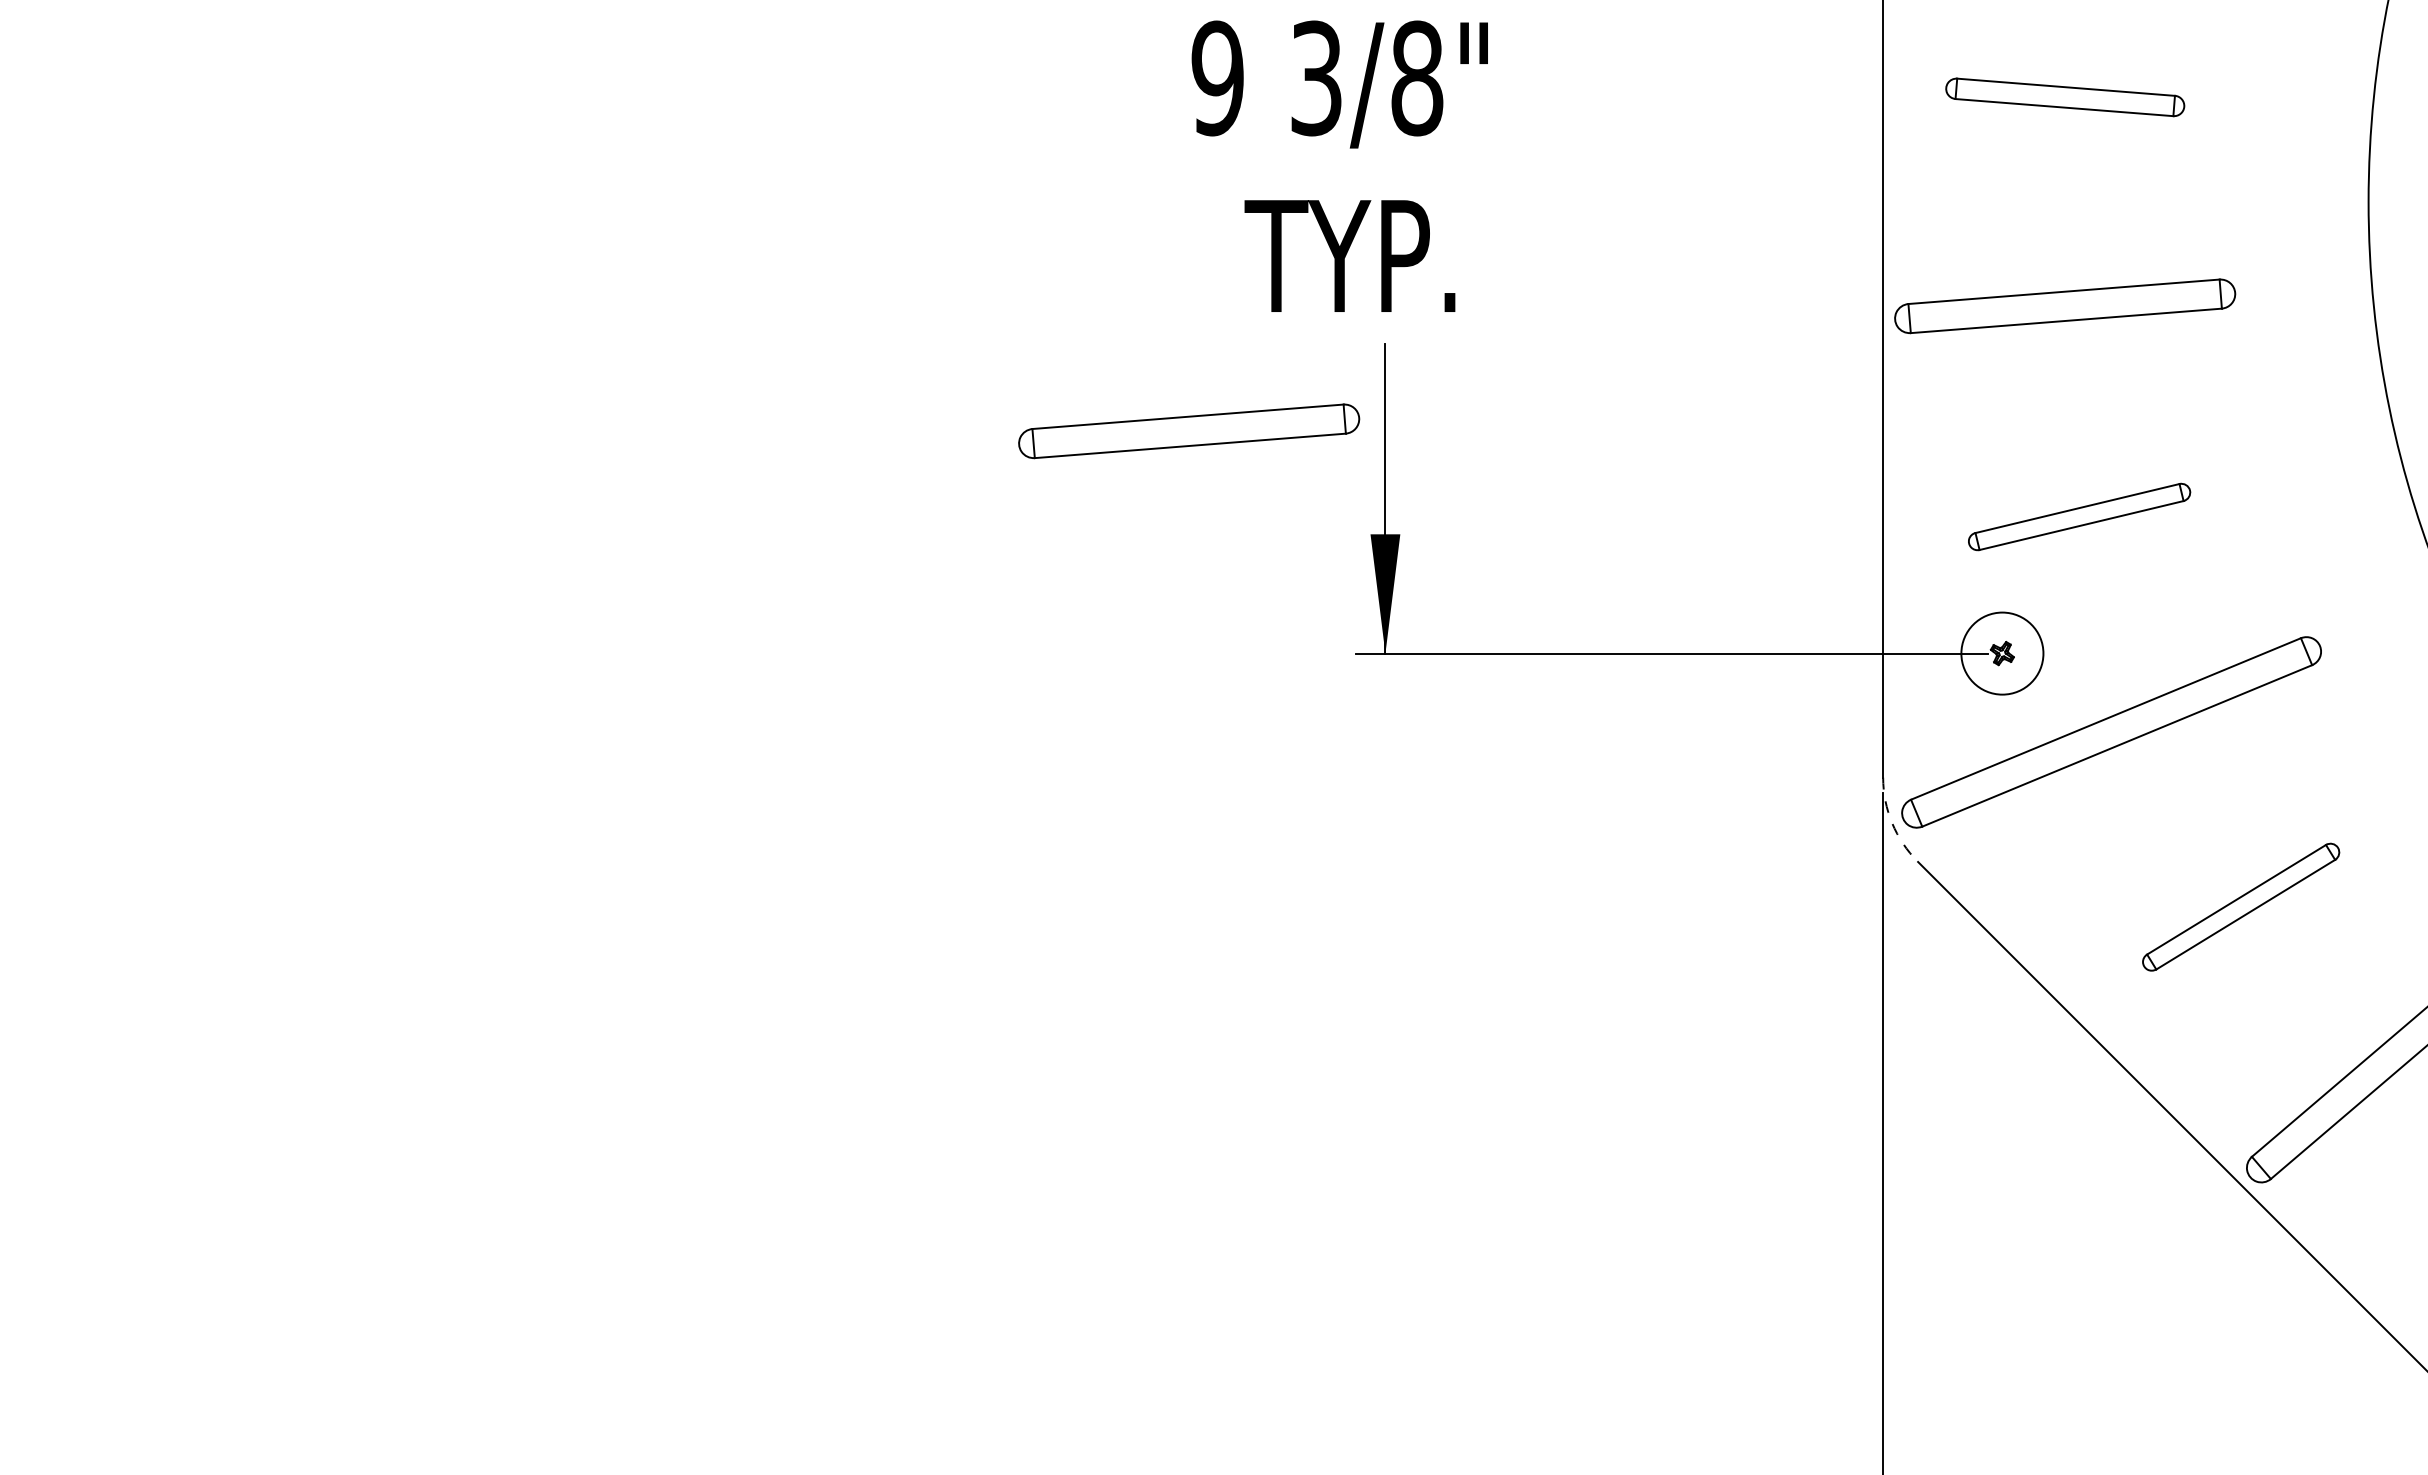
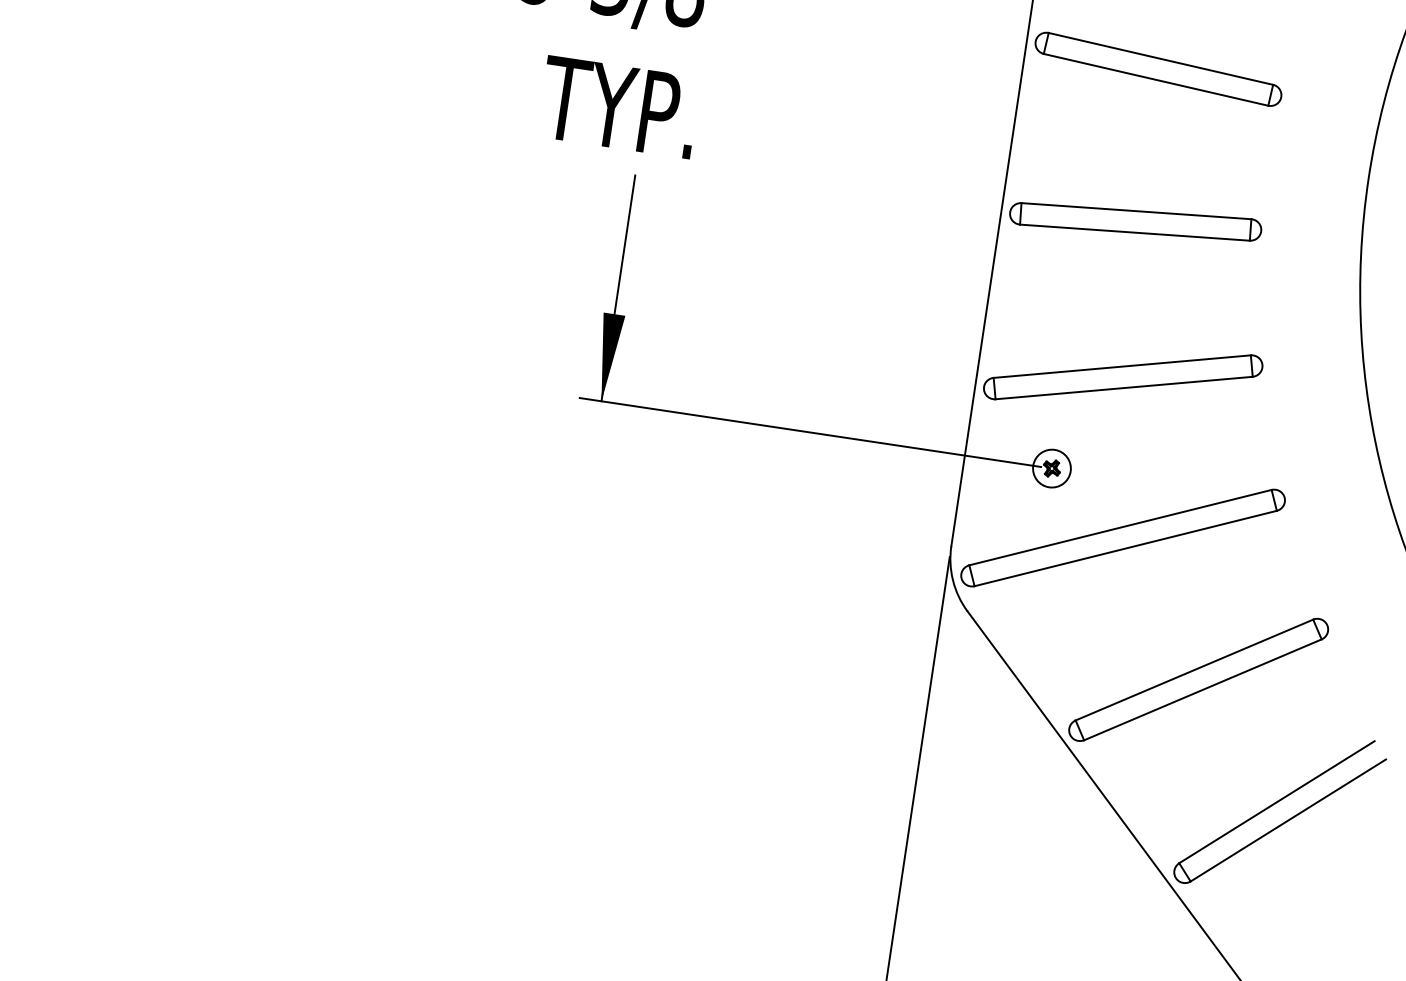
part: (2065, 97) -> (1158, 69), size x1.43
part: (1189, 431) -> (482, 217), removed
part: (2079, 516) -> (1123, 376), size x1.67
circle: (2002, 653) -> (1052, 468), size x0.62
arc: (1892, 823) -> (953, 580), dashed -> solid
part: (2240, 906) -> (1198, 679), size x1.67

